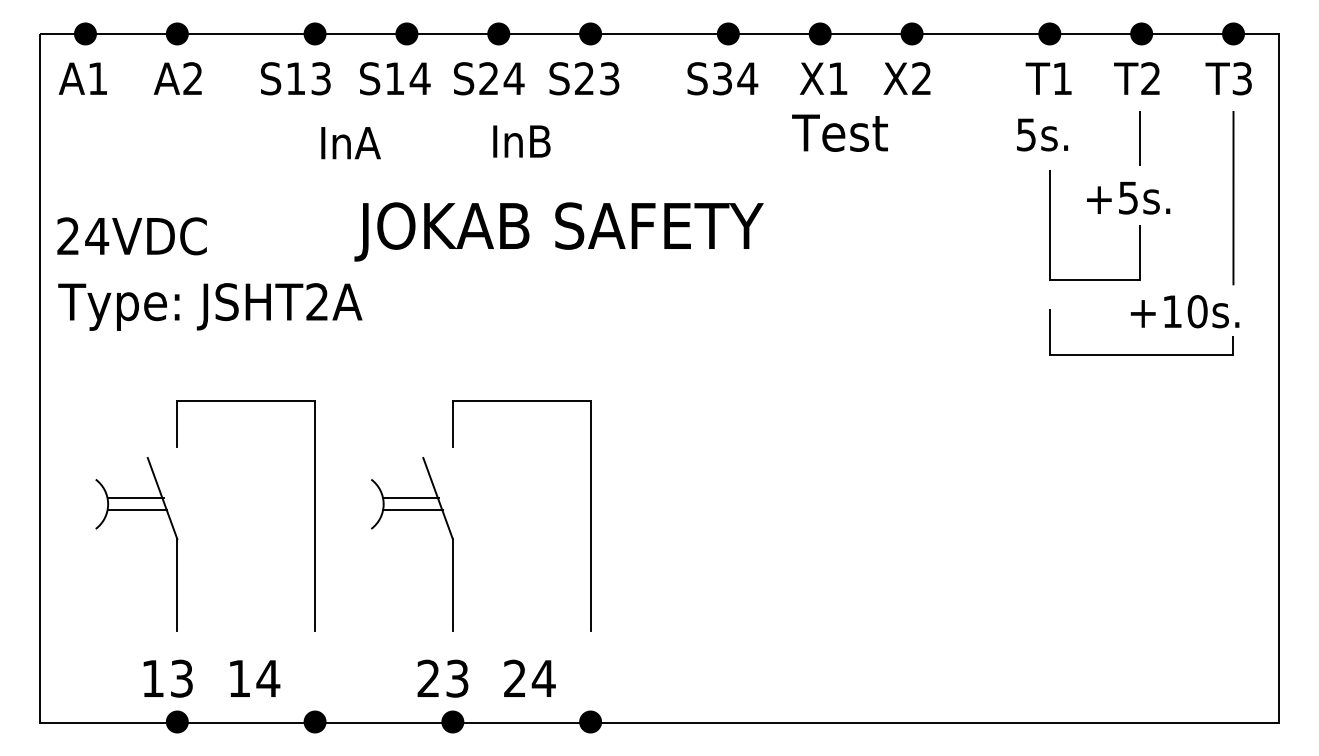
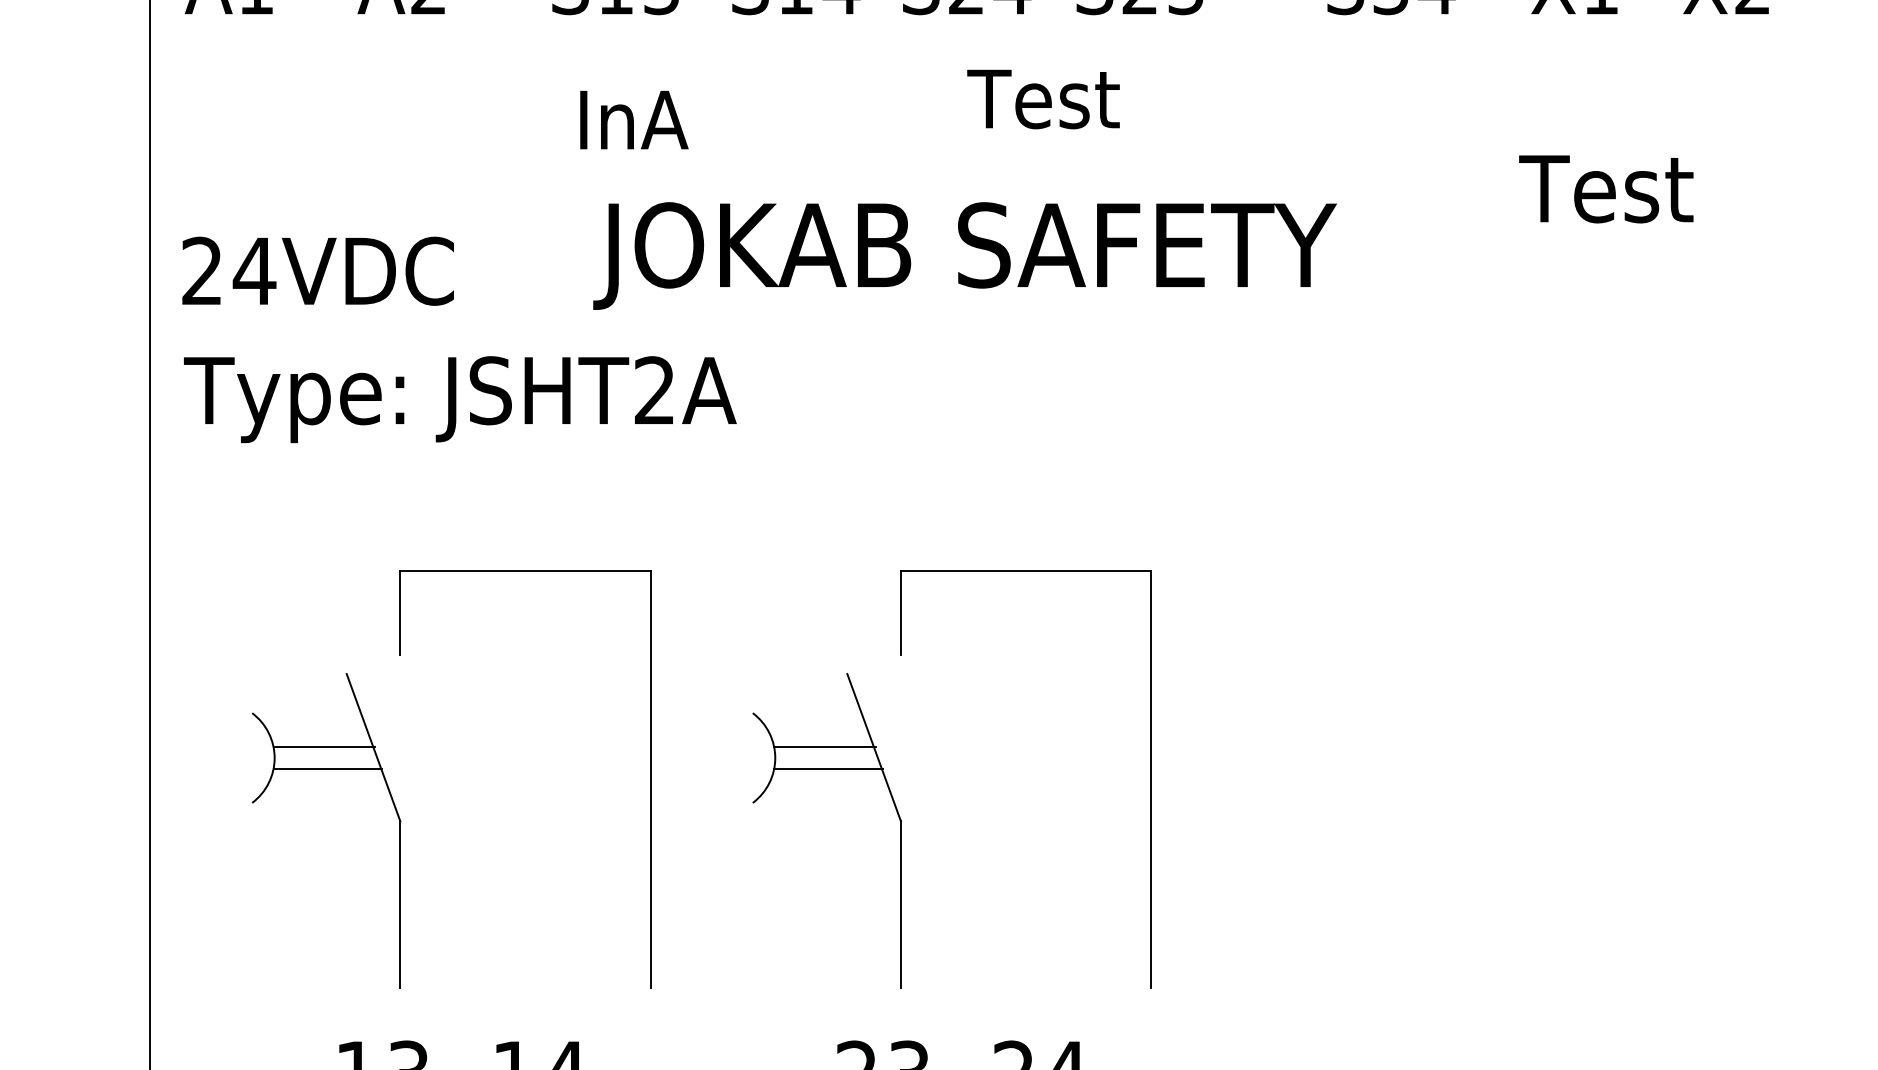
text: (839, 132) -> (1605, 187), moved
text: (531, 141) -> (1043, 98), InB -> Test
text: (350, 143) -> (633, 120), moved
text: (558, 231) -> (963, 255), moved

